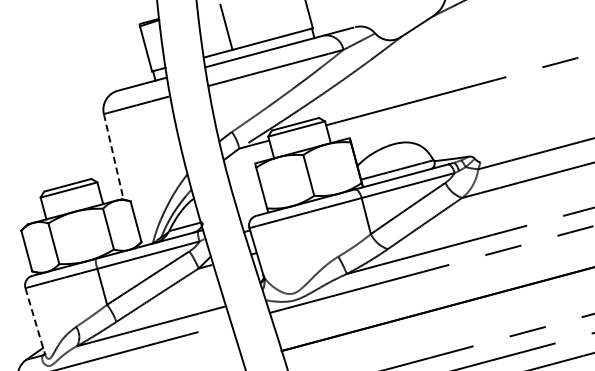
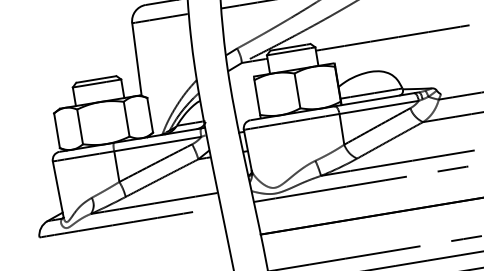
line: (113, 156) -> (136, 59), dashed -> solid
line: (35, 321) -> (58, 190), dashed -> solid

